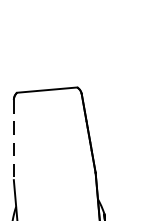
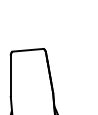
line: (13, 140) -> (10, 76), dashed -> solid

